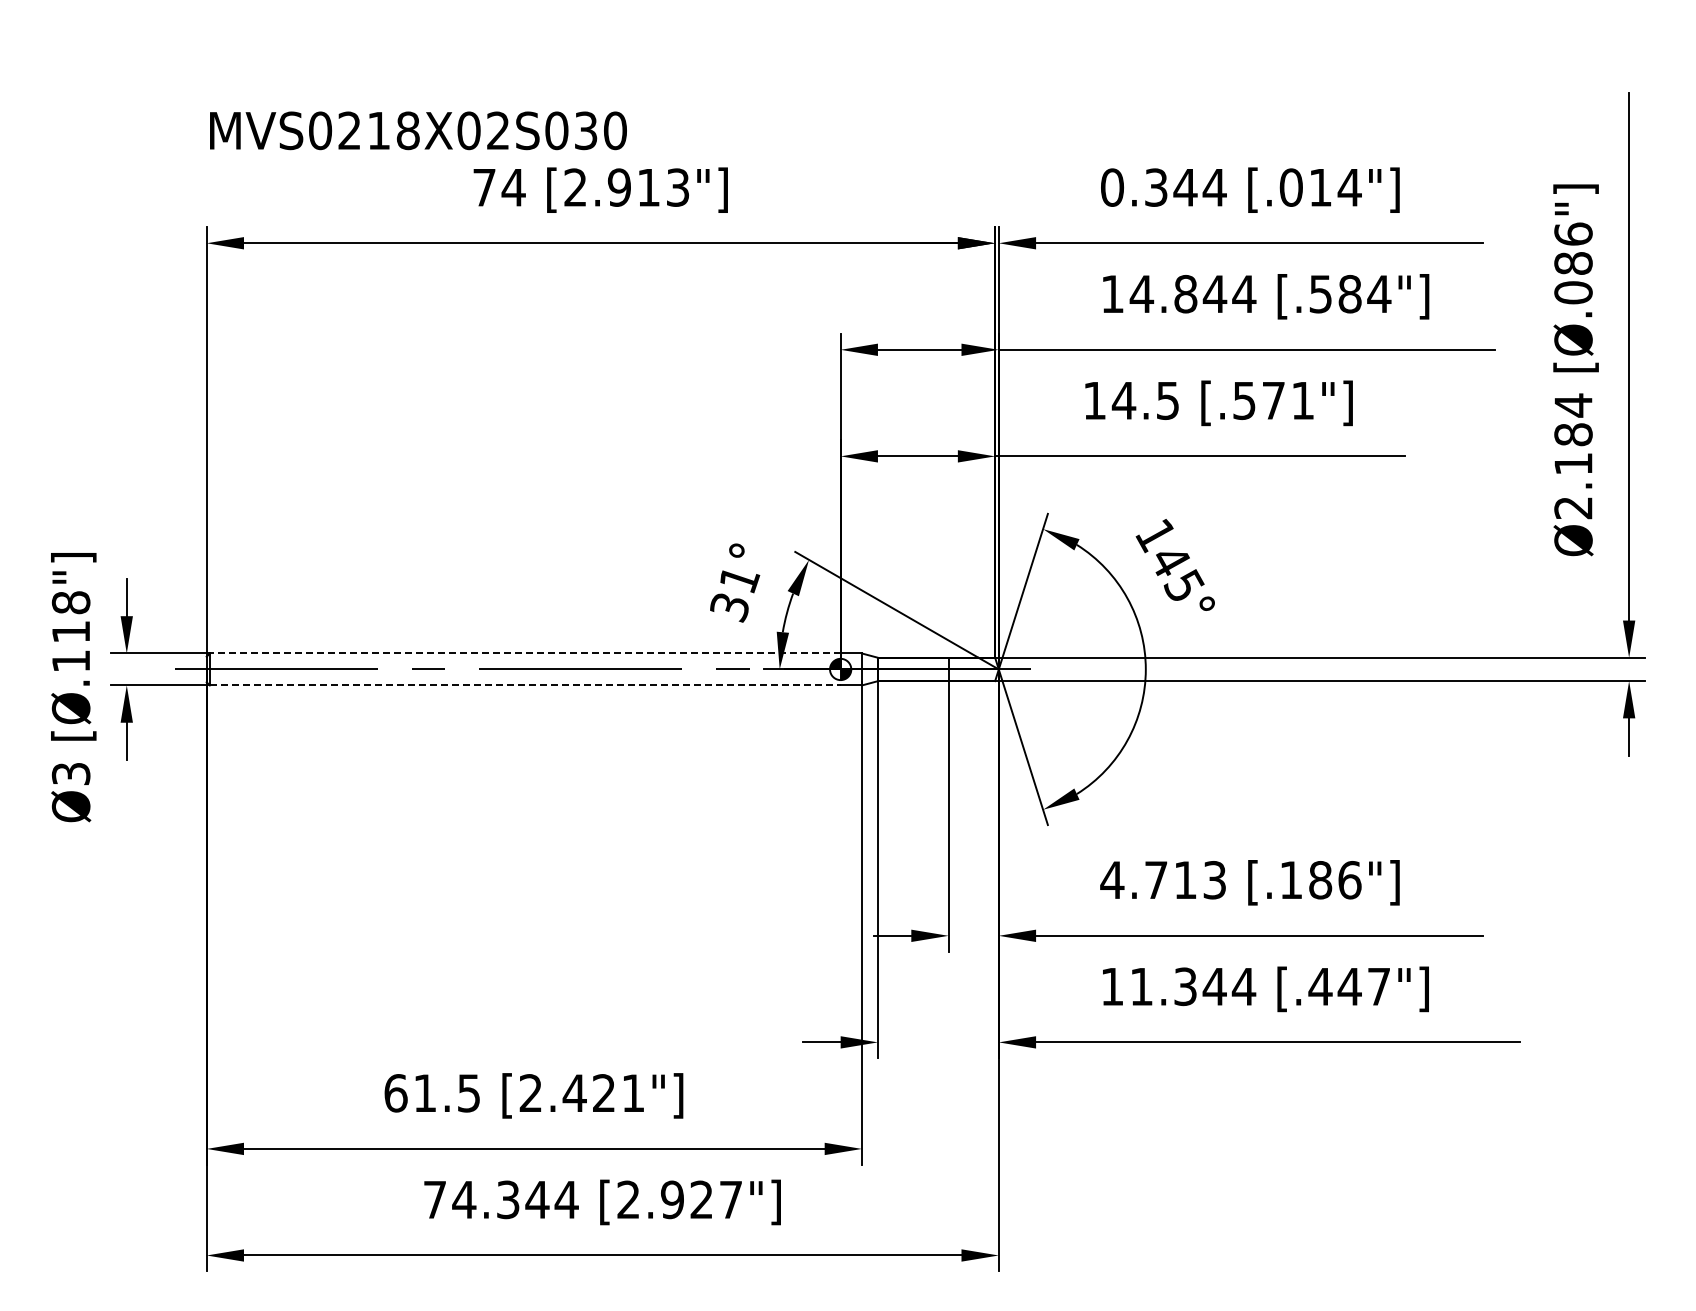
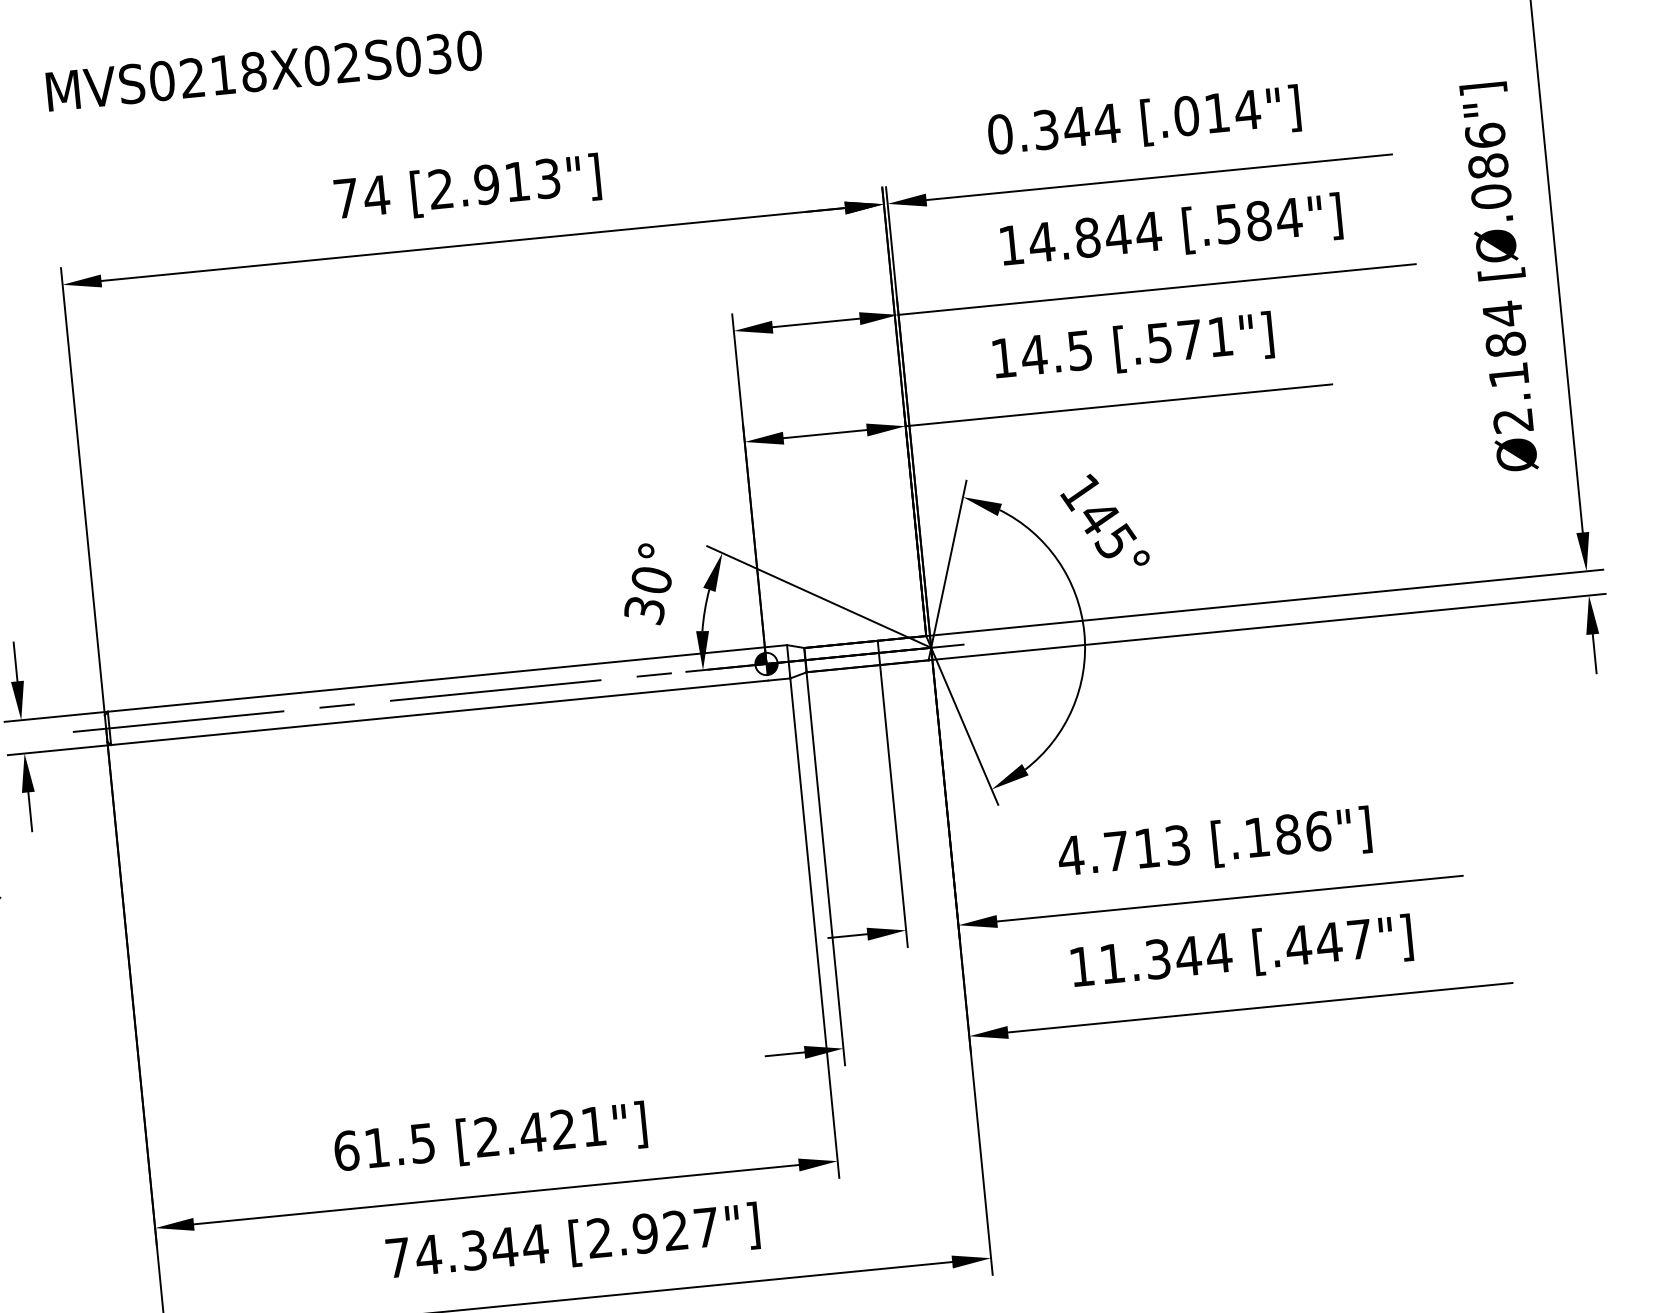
text: (418, 130) -> (264, 70), moved
text: (740, 579) -> (652, 580), 31° -> 30°
line: (524, 653) -> (435, 679), dashed -> solid
line: (525, 685) -> (439, 712), dashed -> solid

